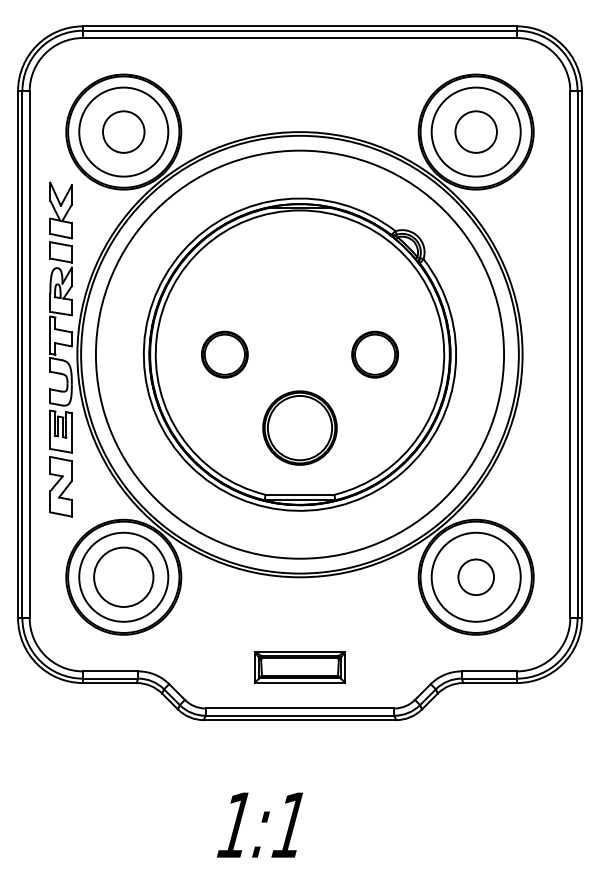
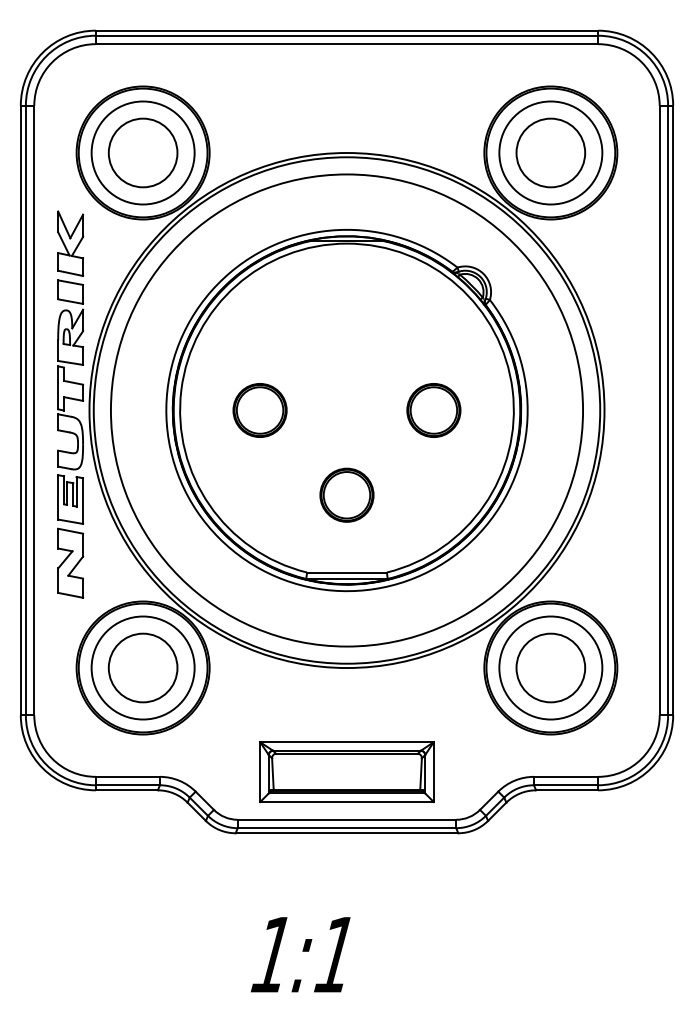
circle: (123, 131) -> (142, 152), size x1.43
circle: (475, 131) -> (550, 152), size x1.43
part: (299, 427) -> (346, 494), size x0.62
circle: (475, 576) -> (550, 667), size x1.67
part: (299, 666) -> (346, 771), size x1.67

